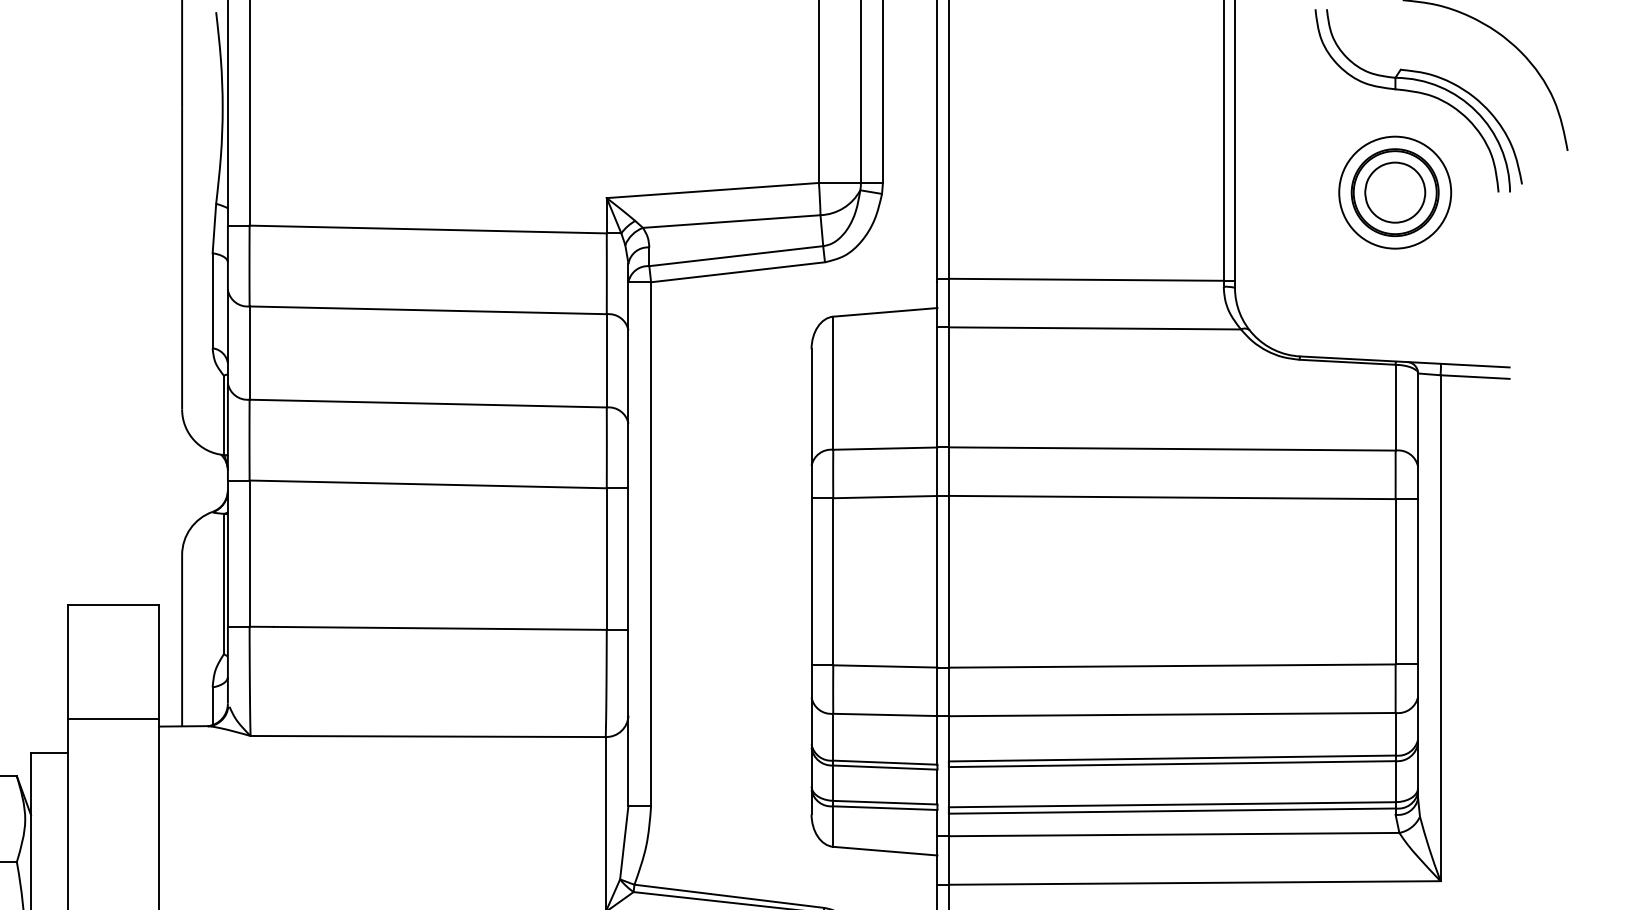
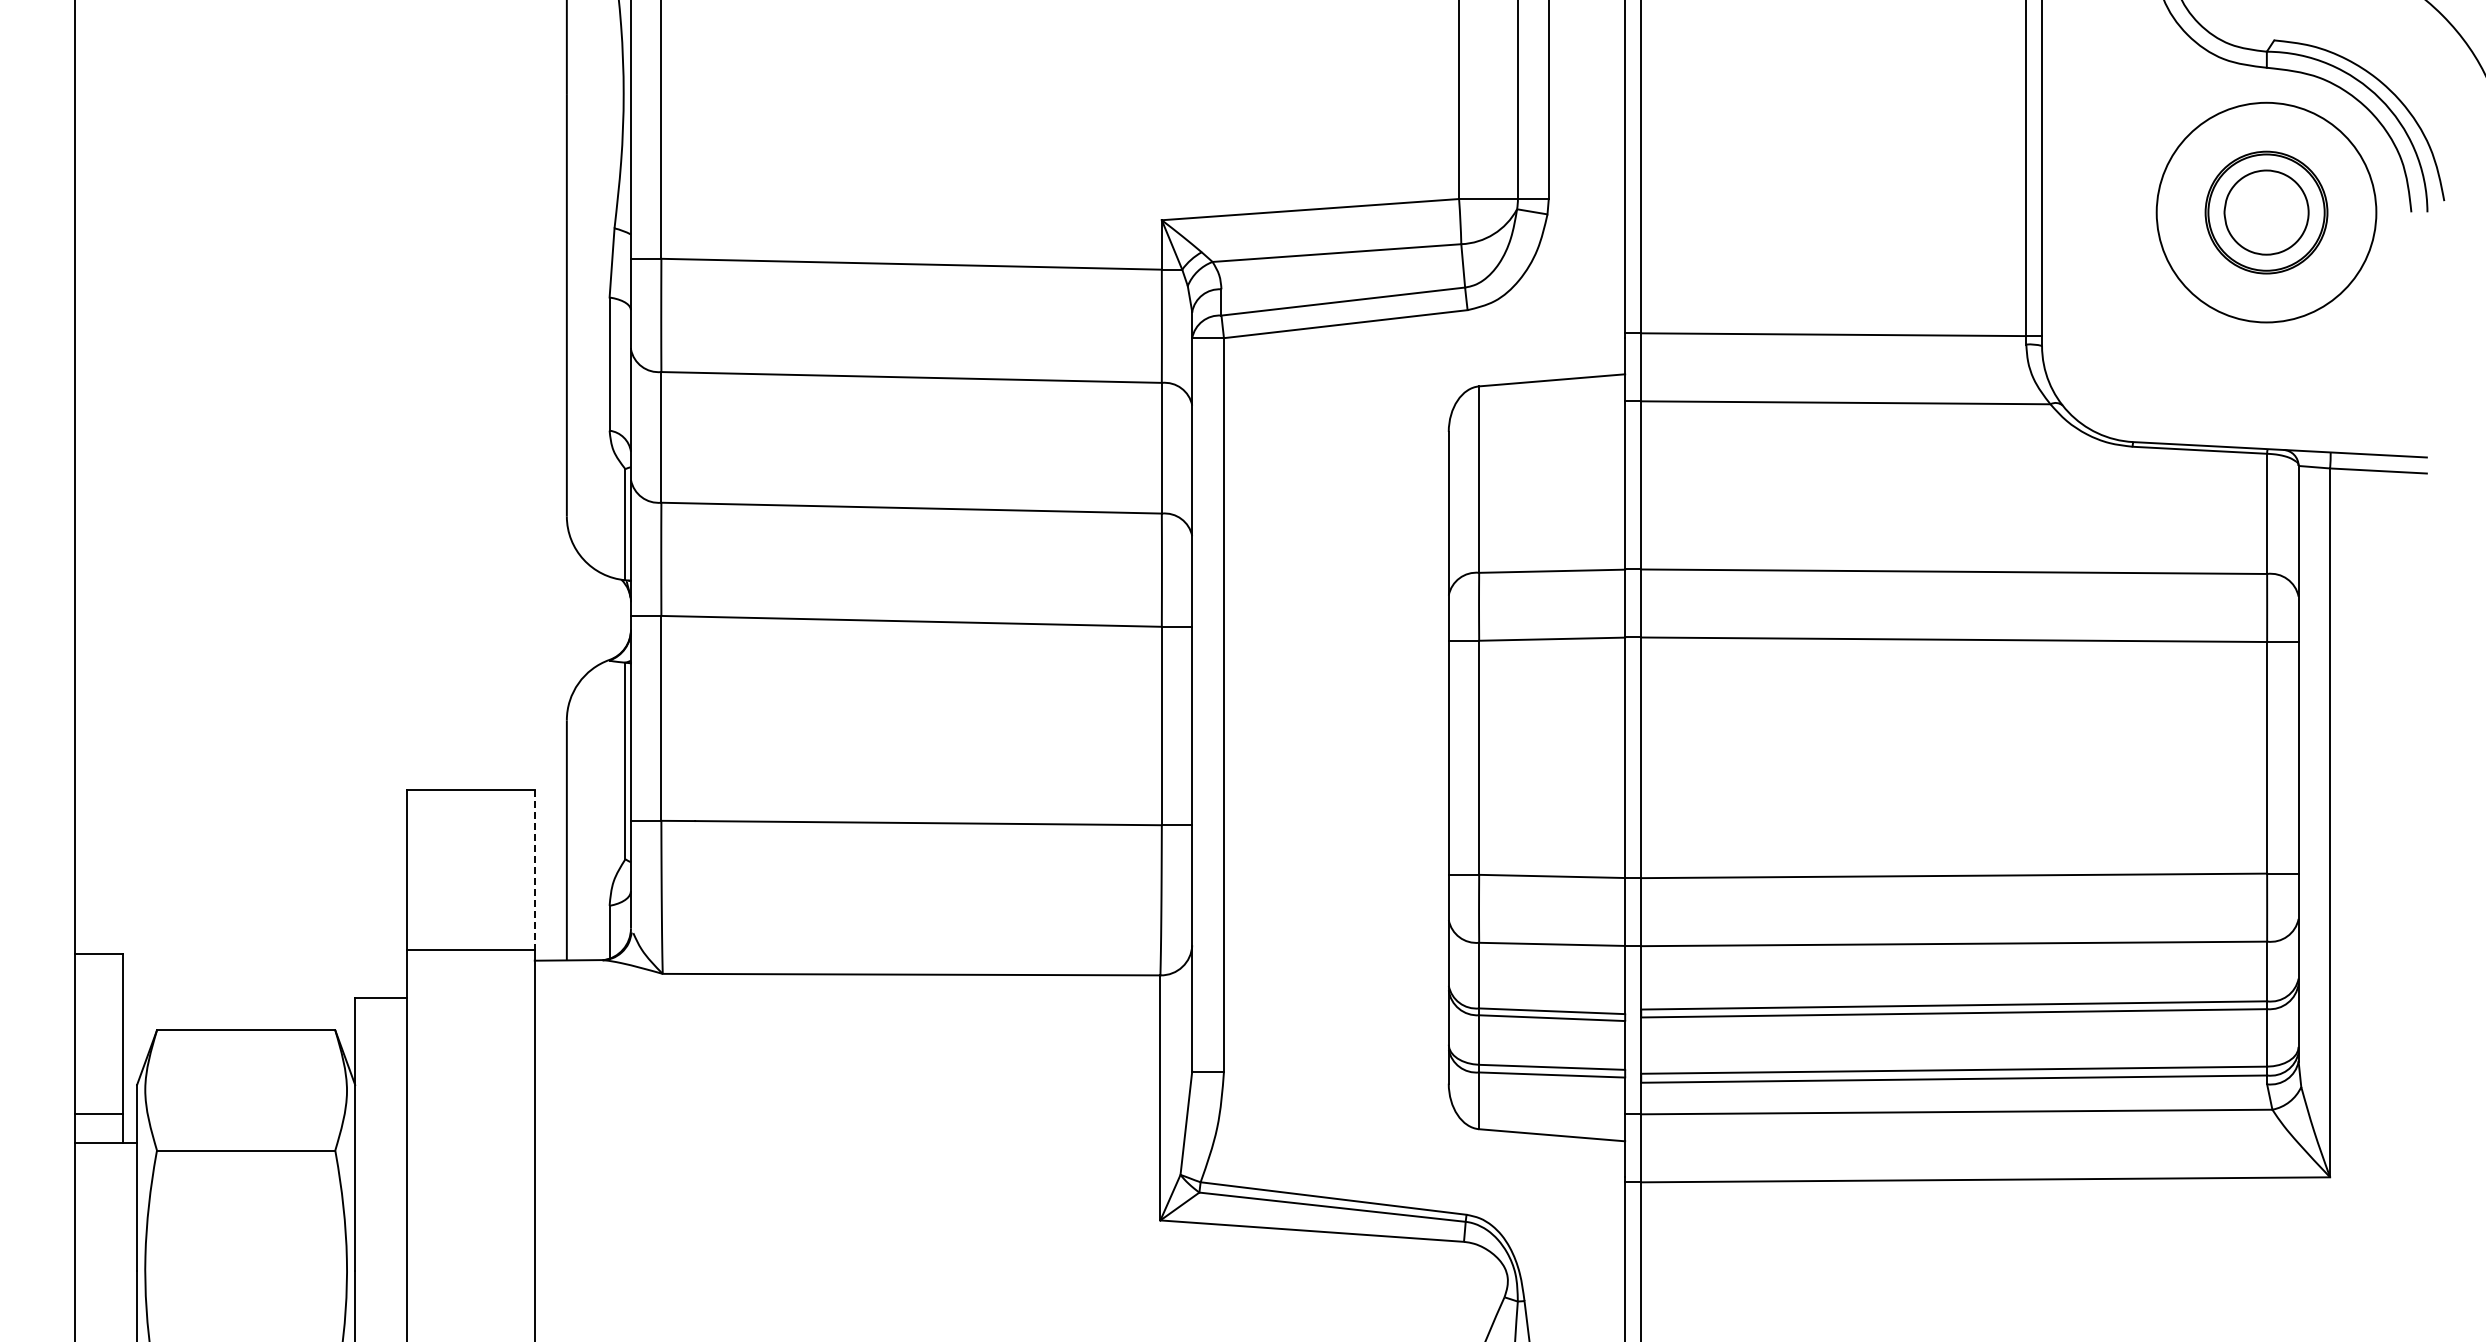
circle: (1395, 192) -> (2266, 212), size x1.4
line: (159, 662) -> (534, 870), solid -> dashed

